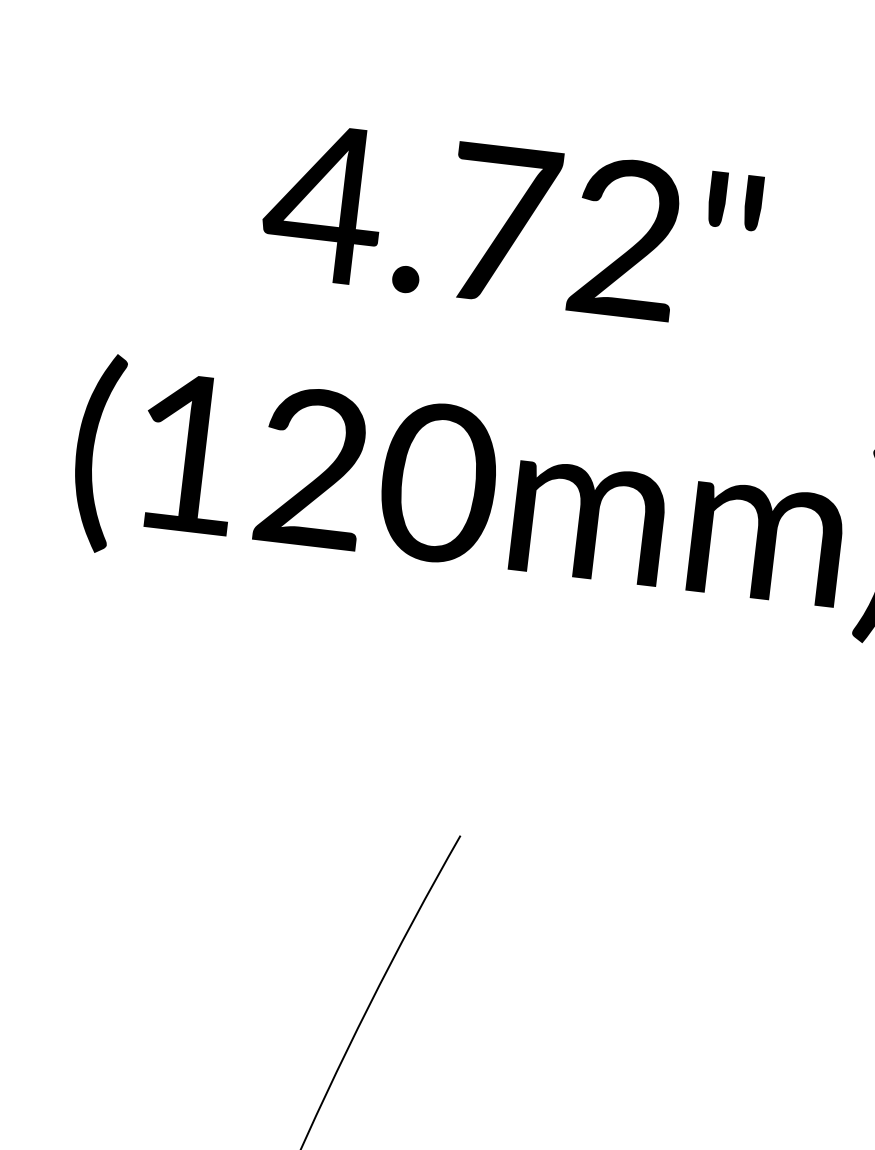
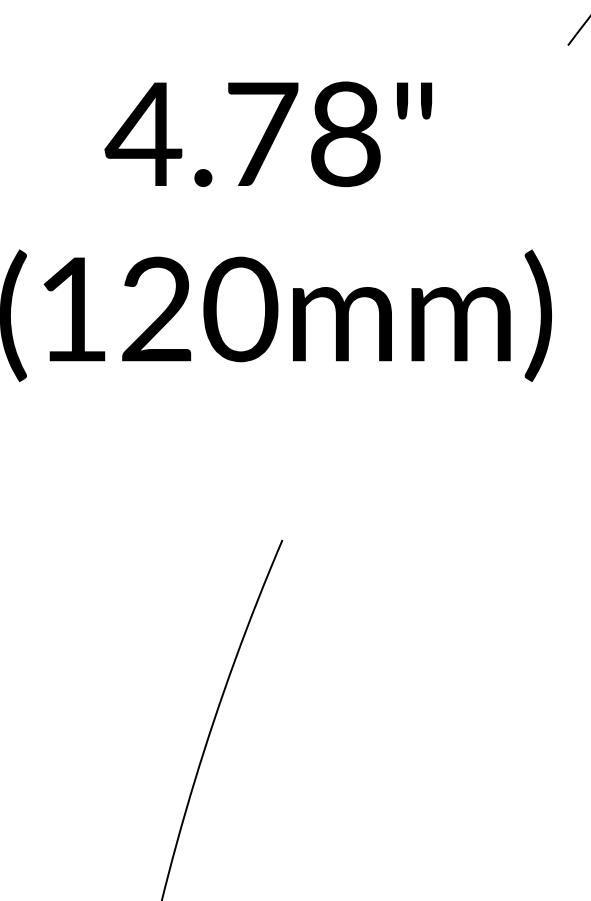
text: (626, 239) -> (345, 134), 4.72" -> 4.78"

